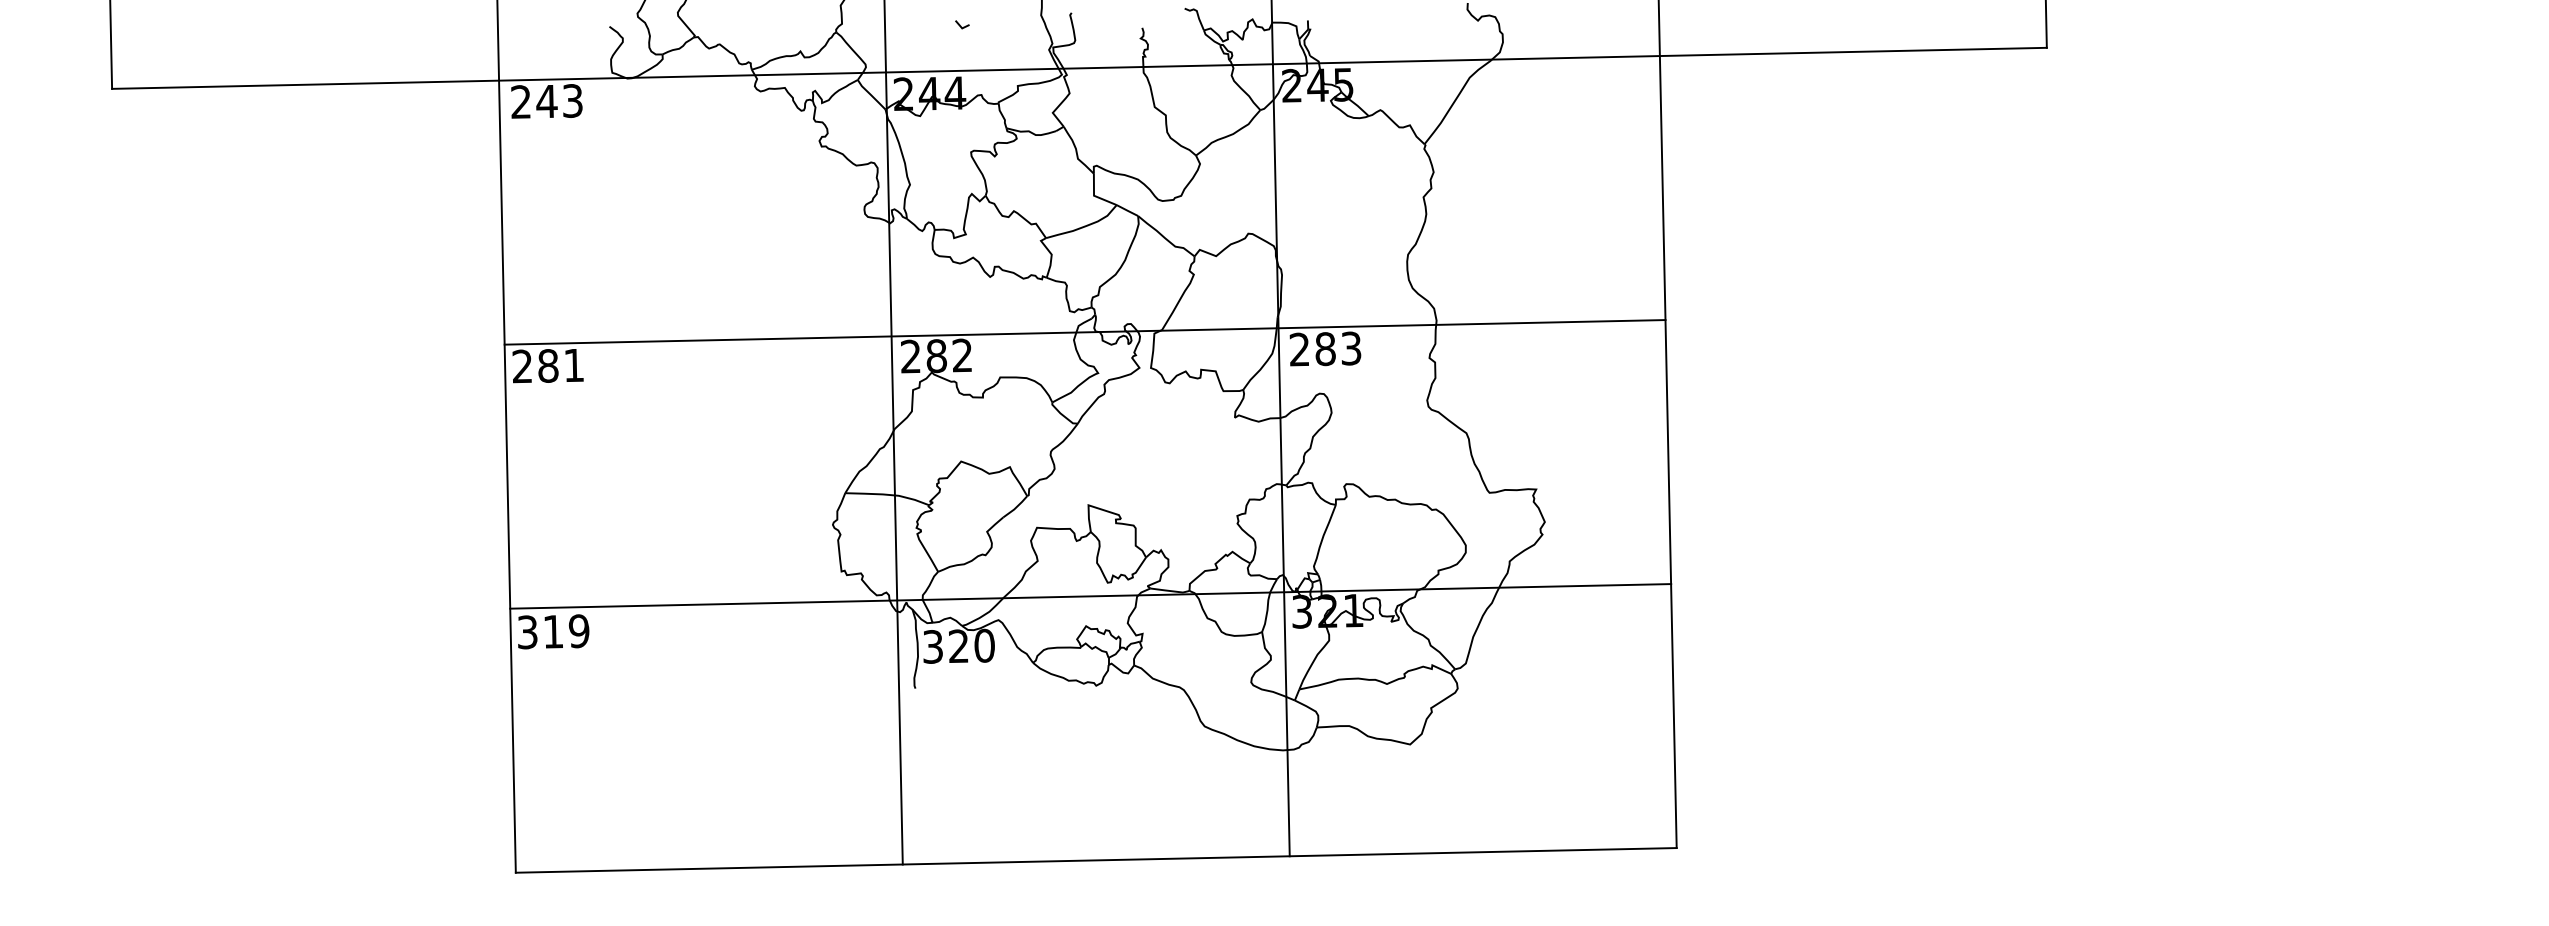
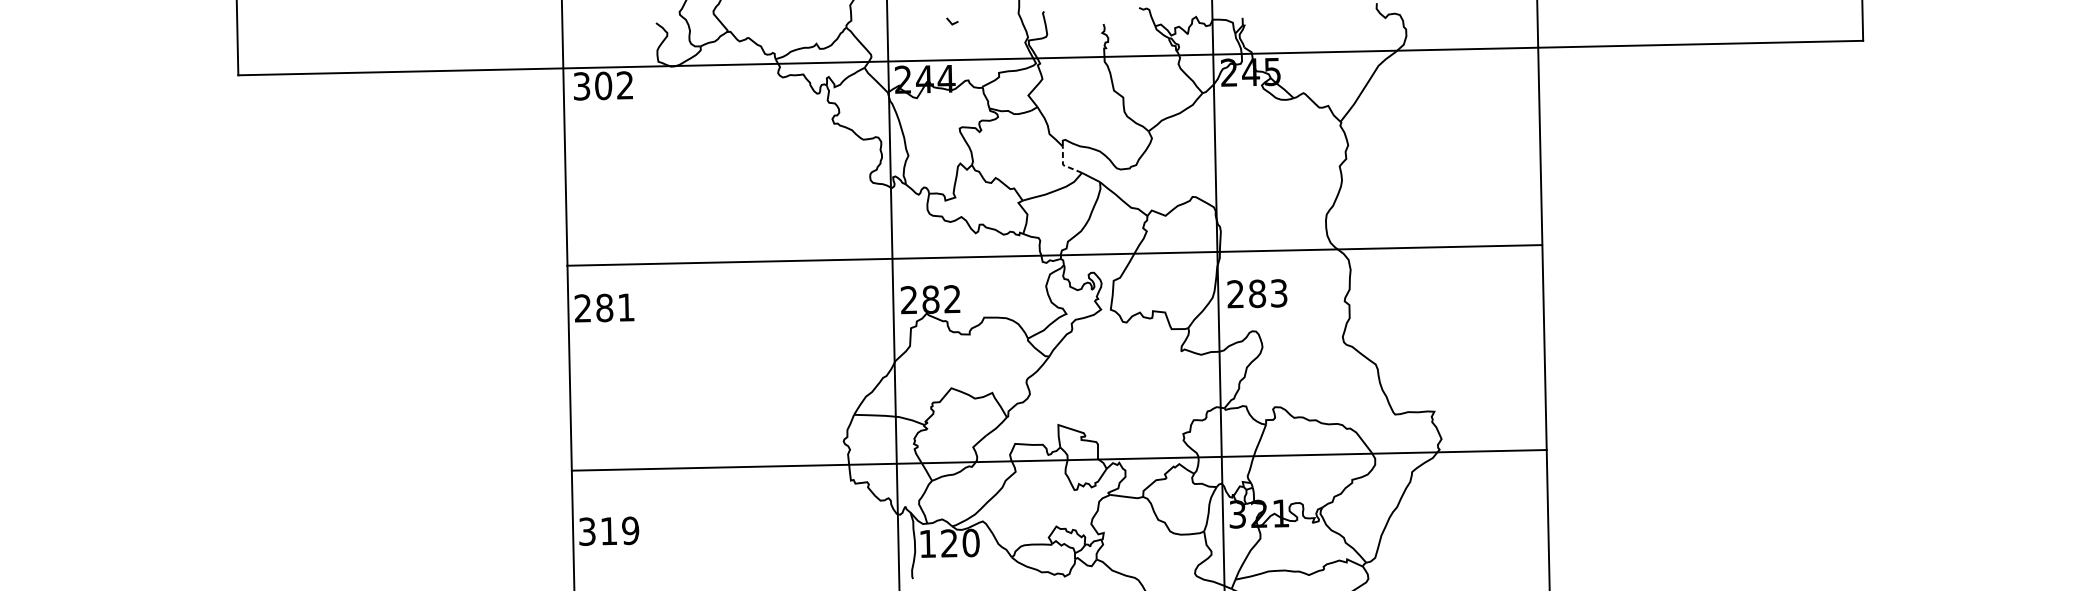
text: (546, 101) -> (603, 85), 243 -> 302
line: (1094, 196) -> (1063, 165), solid -> dashed
line: (1084, 332) -> (1054, 255), moved
line: (1090, 596) -> (1059, 460), moved
text: (932, 646) -> (927, 543), 320 -> 120

